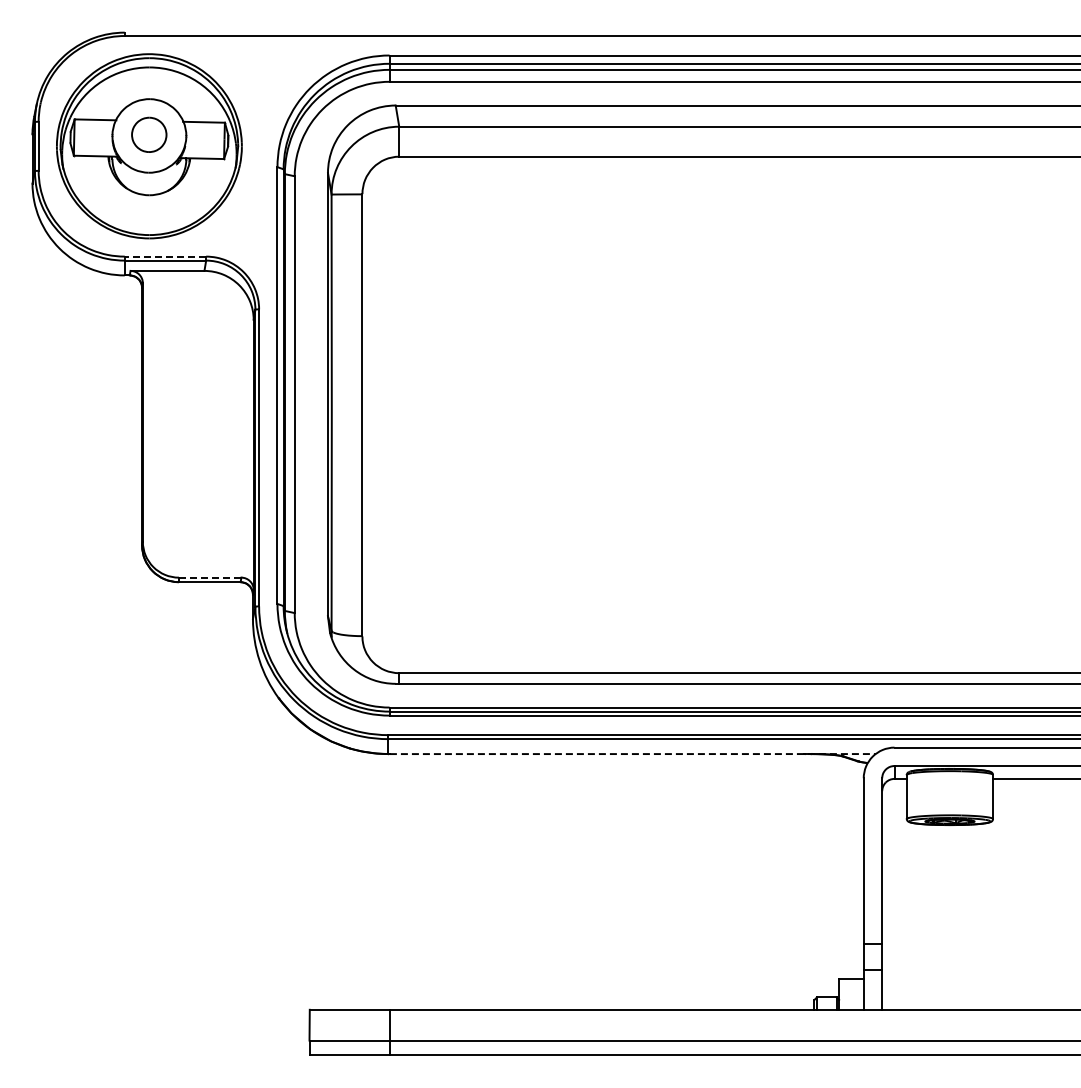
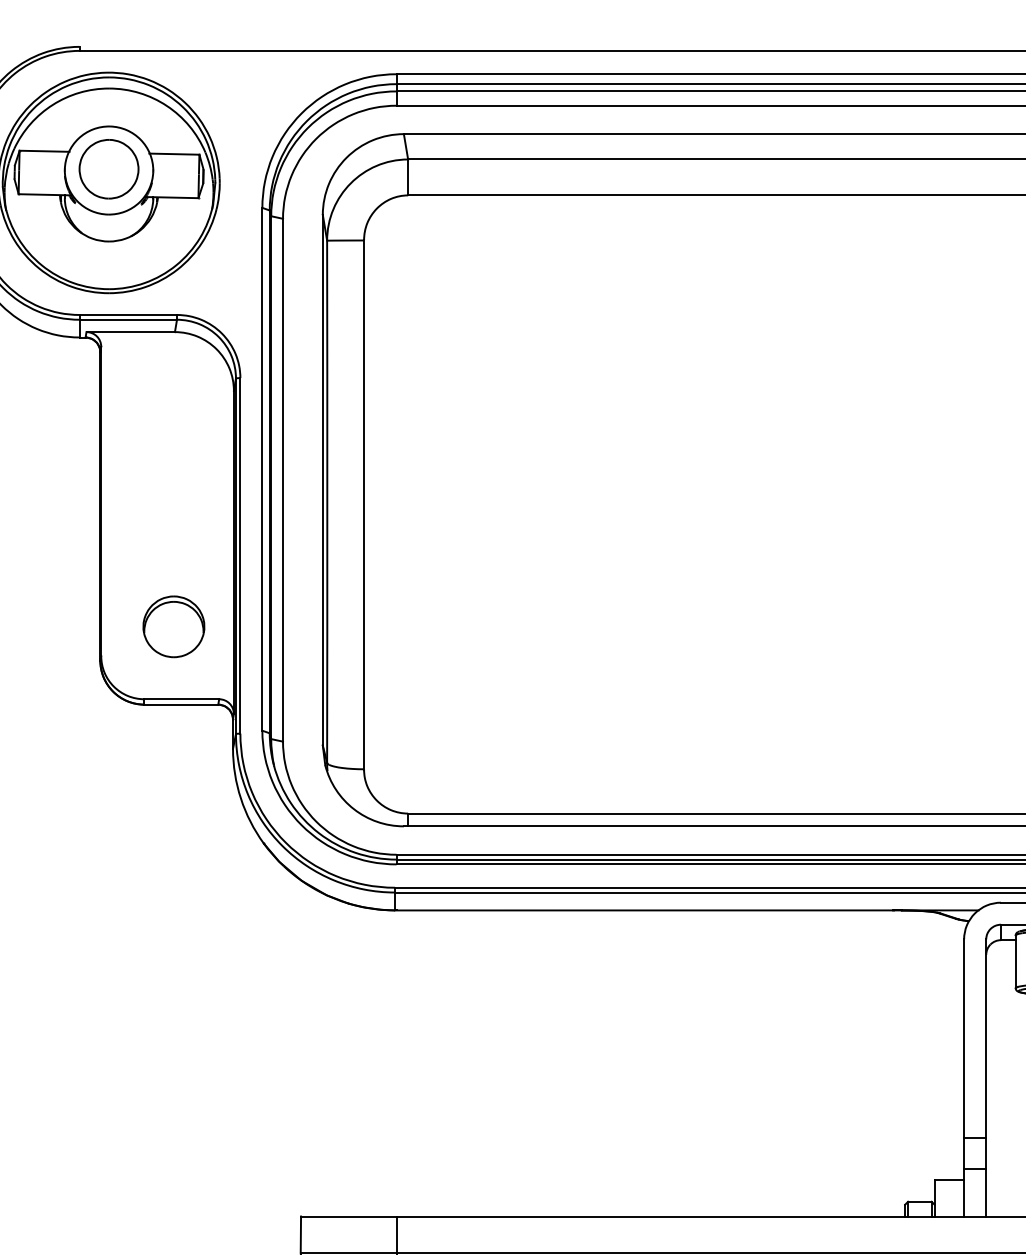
part: (148, 134) -> (107, 168), size x1.43
line: (165, 256) -> (128, 314), dashed -> solid
part: (203, 516) -> (173, 626), added
line: (210, 577) -> (182, 699), dashed -> solid
line: (632, 754) -> (687, 910), dashed -> solid

